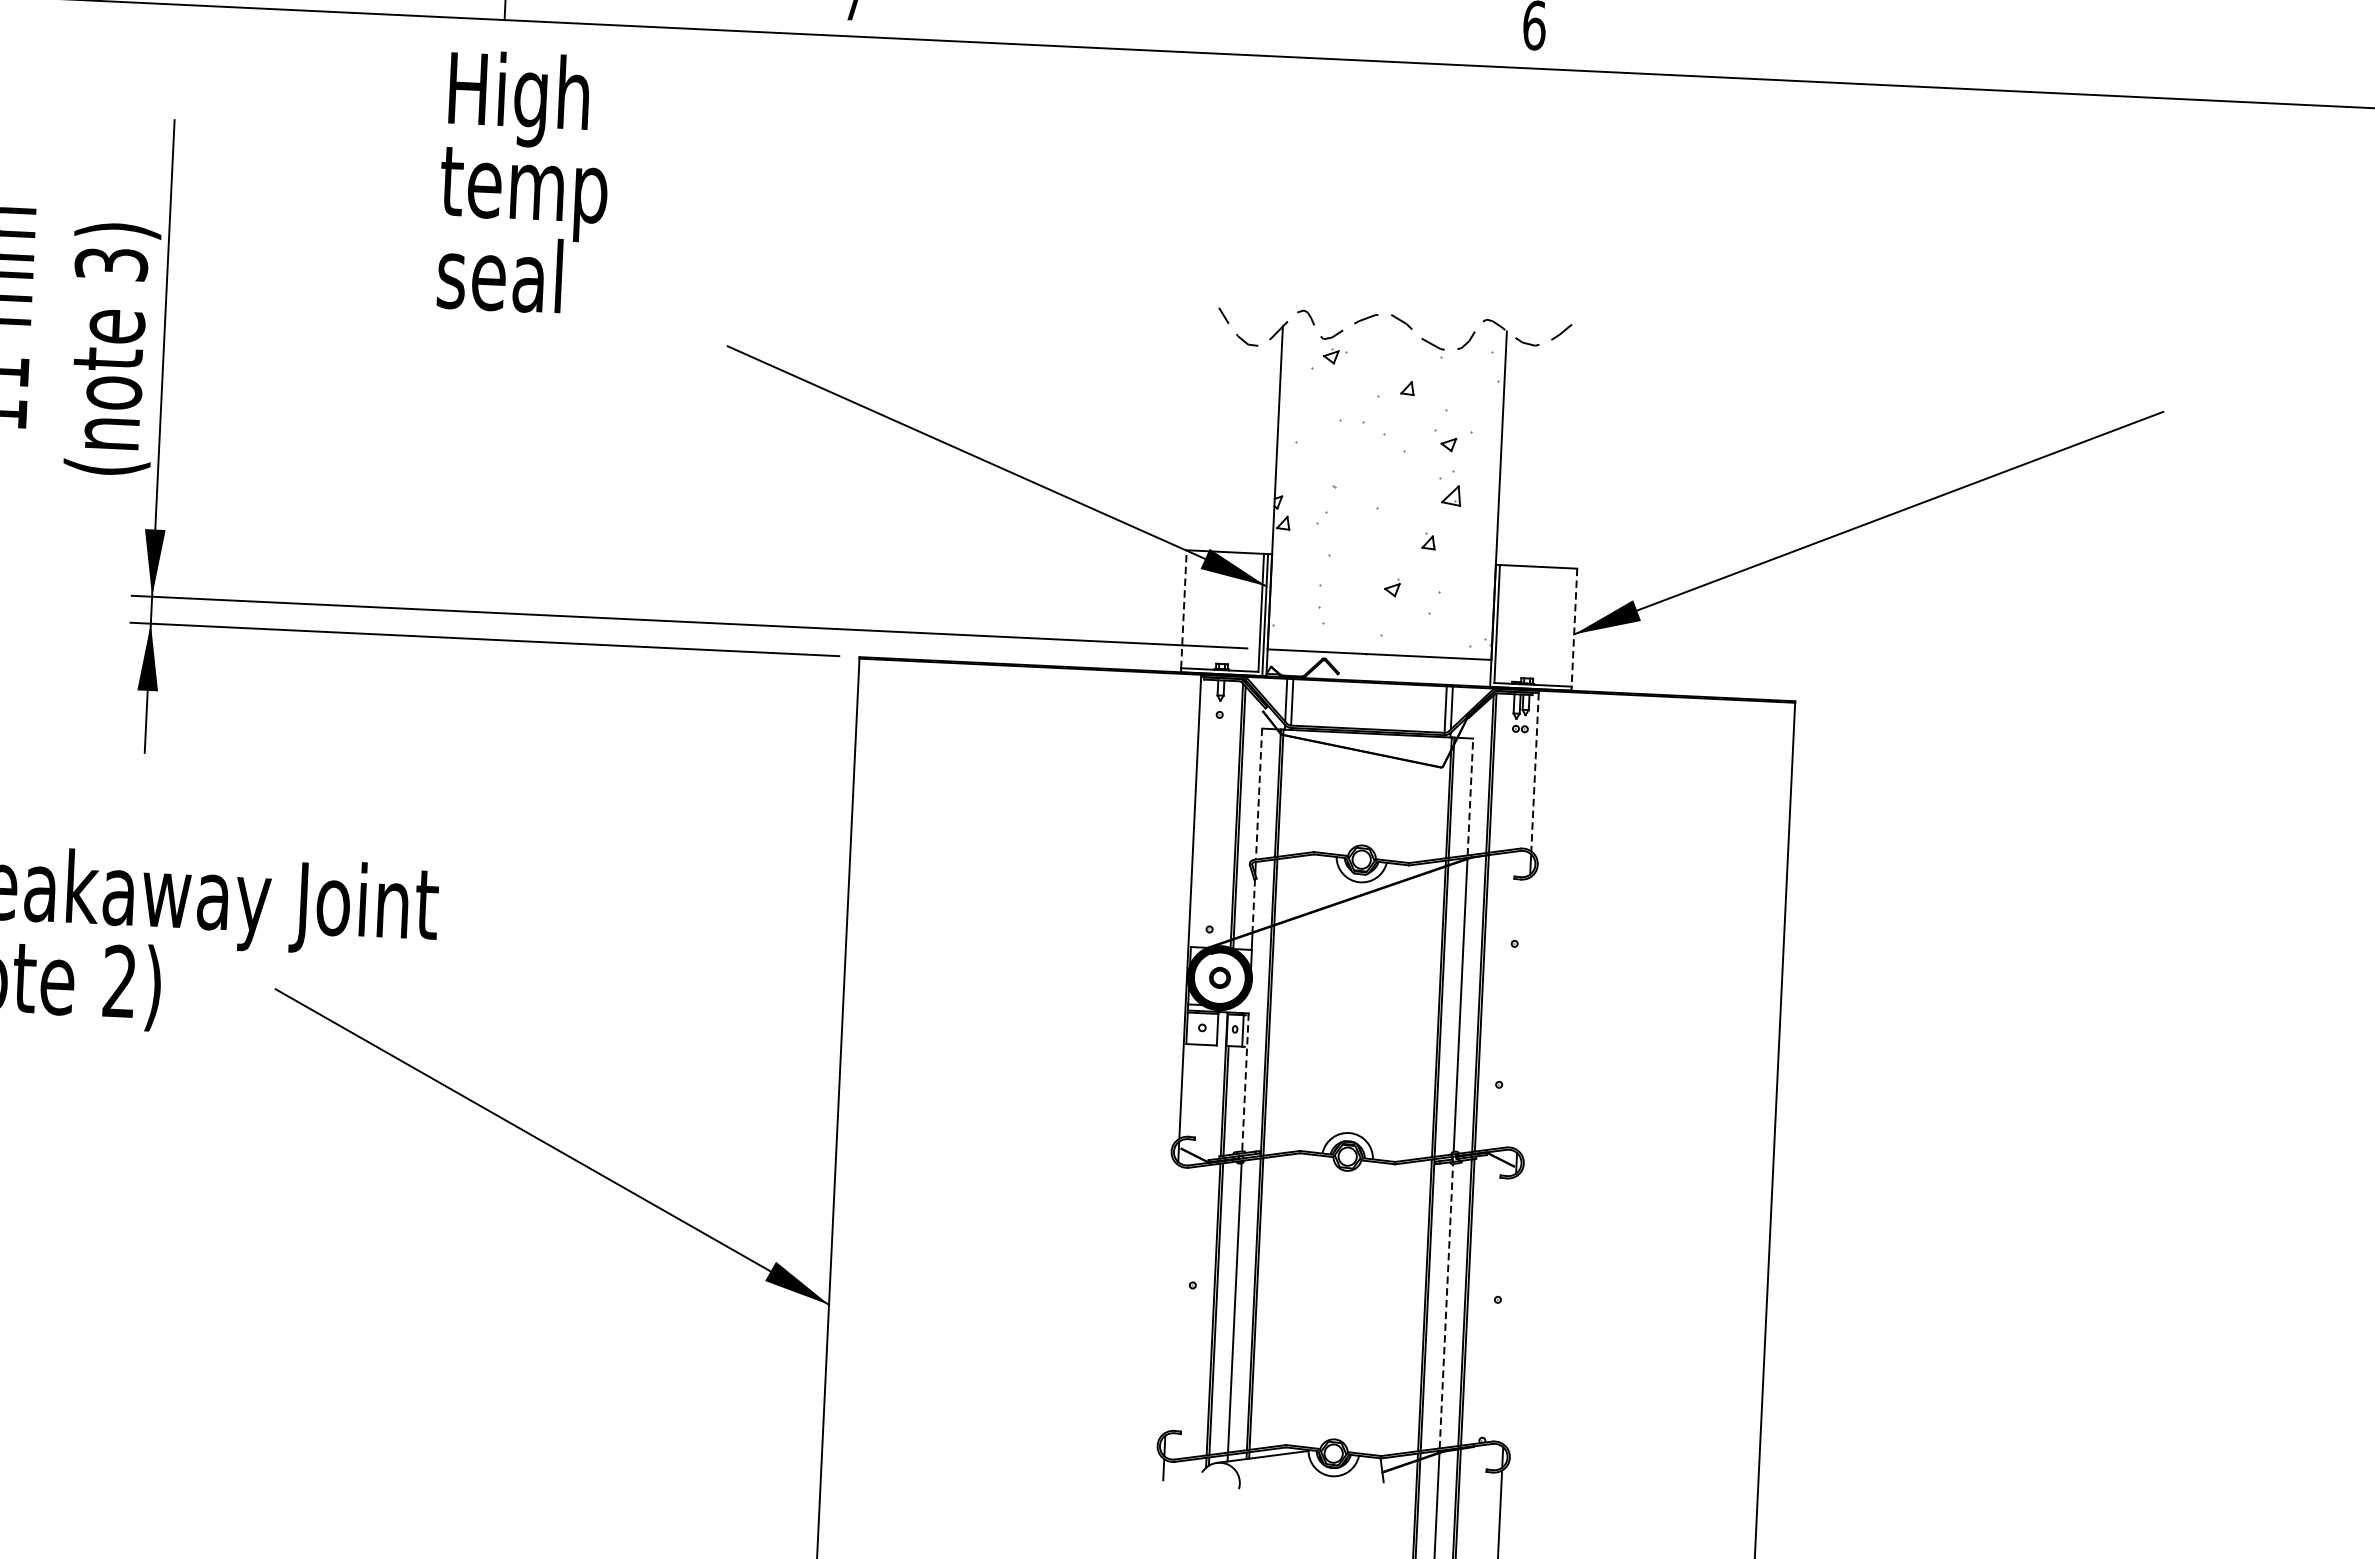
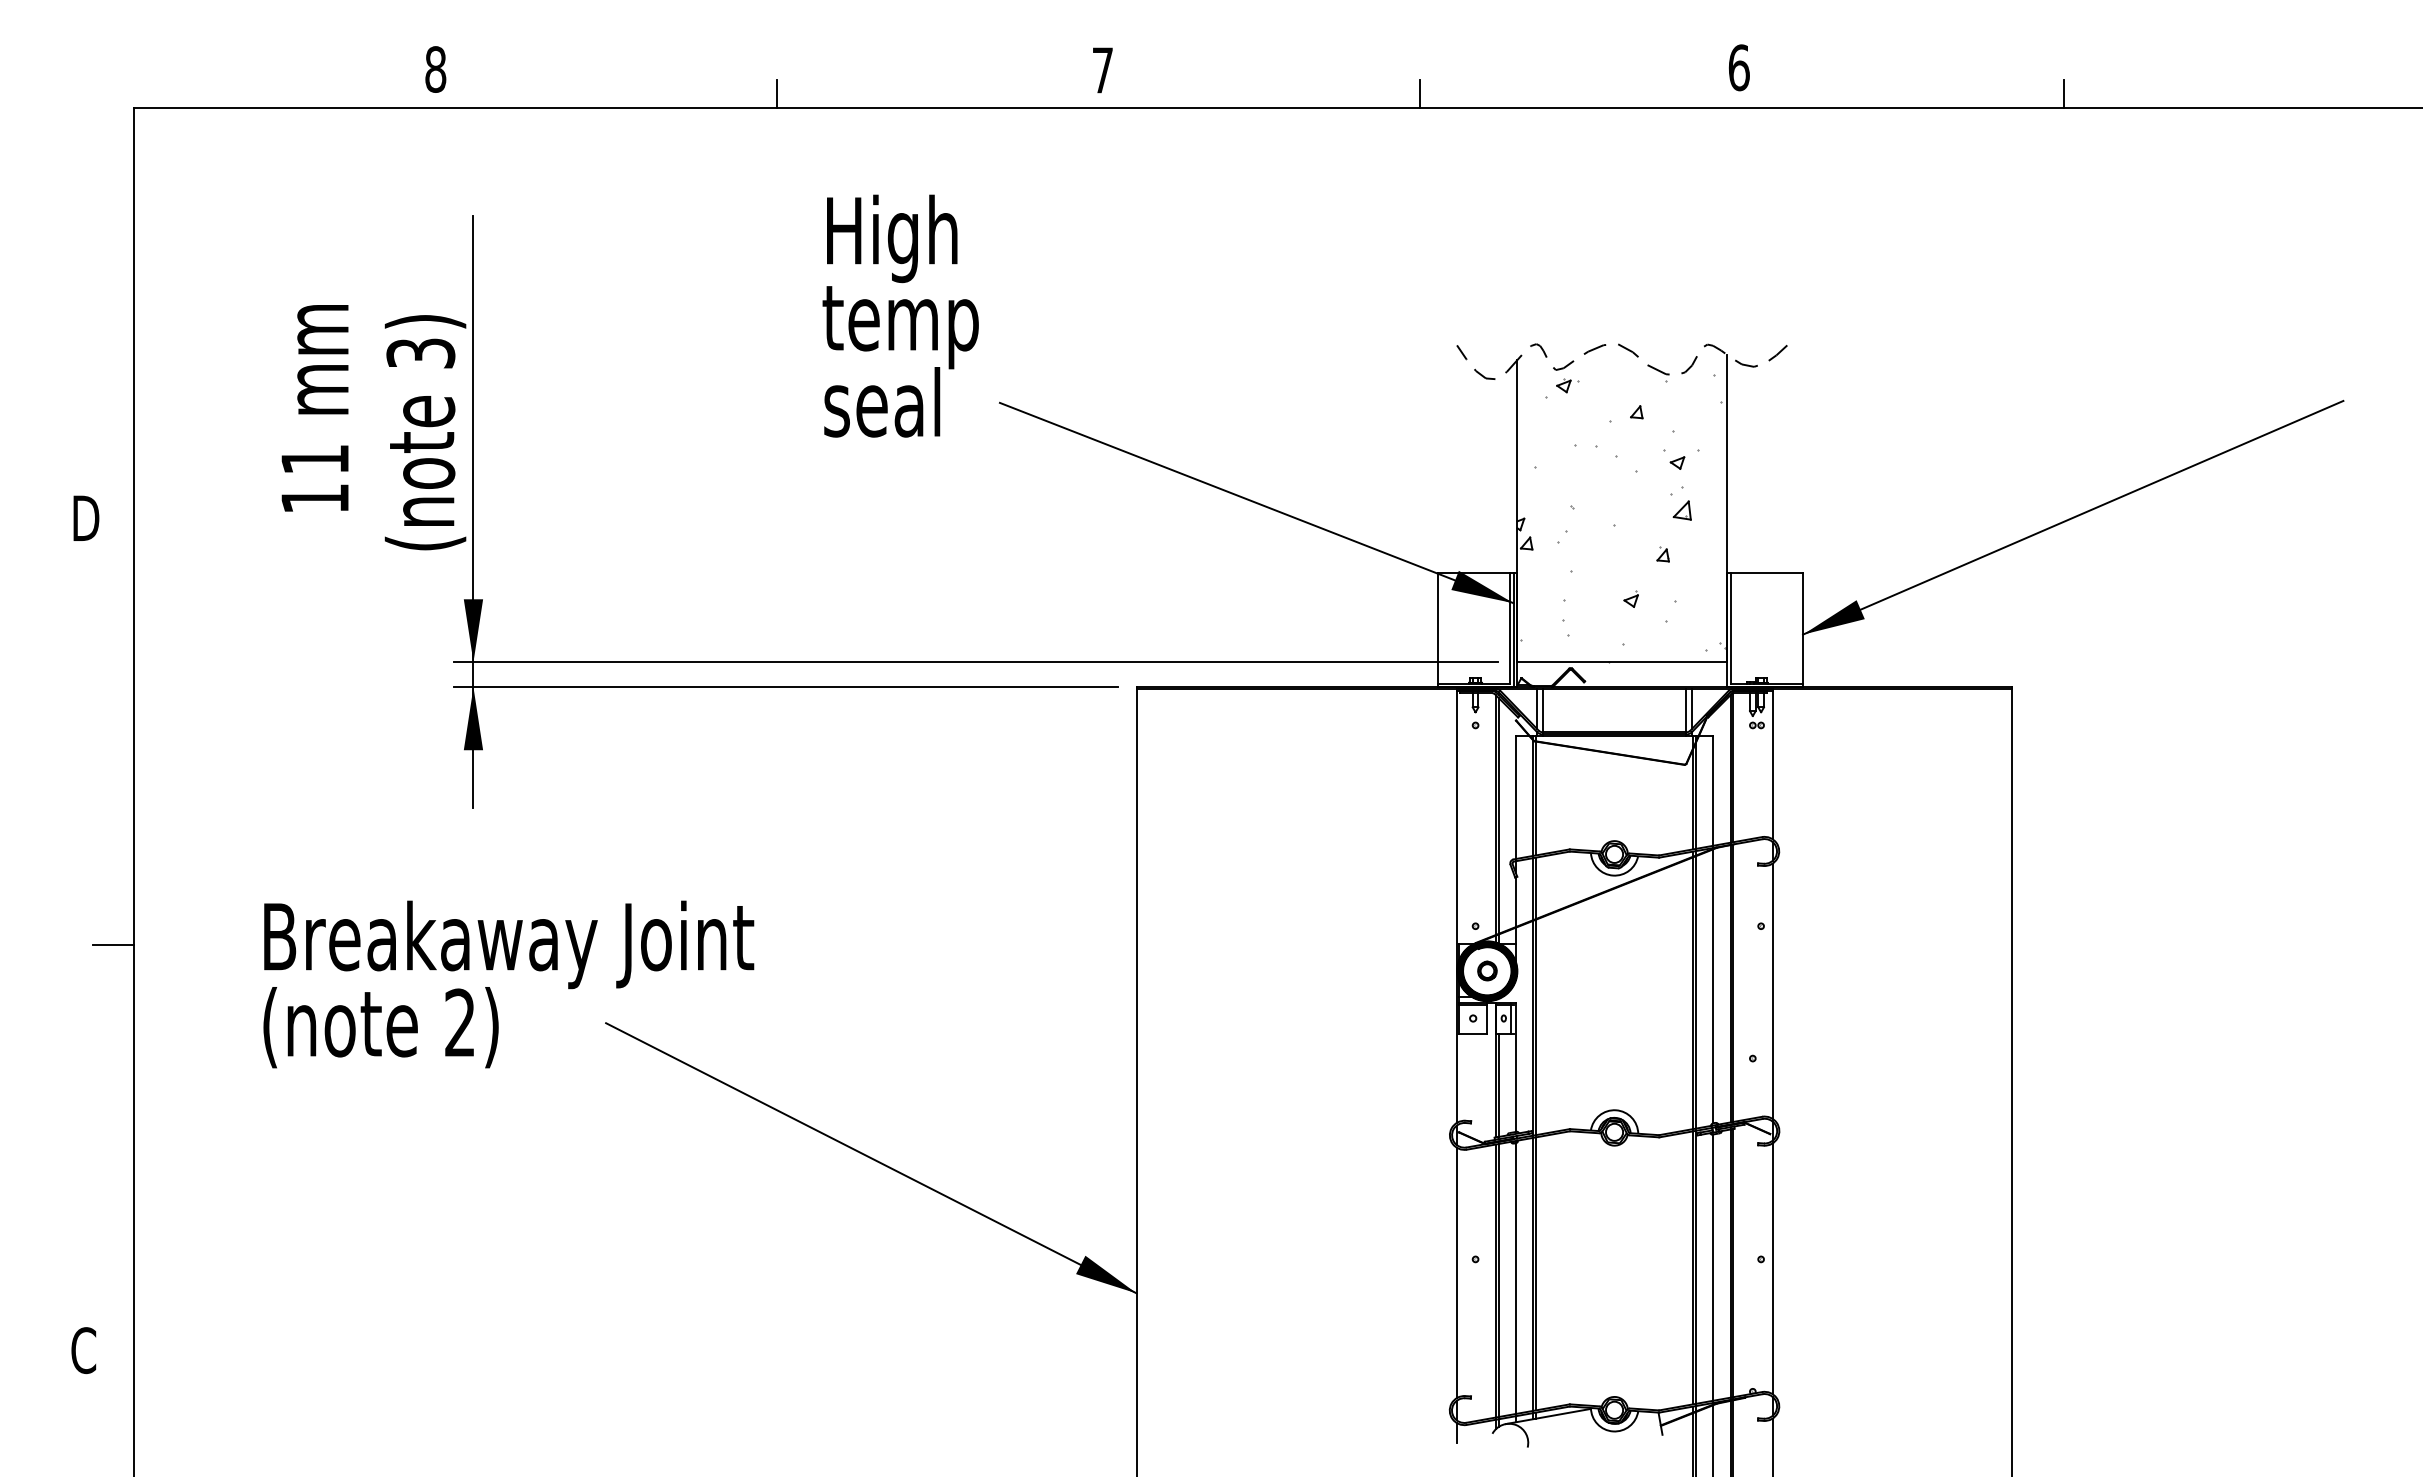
line: (1192, 37) -> (1420, 94), added
line: (1879, 70) -> (2063, 94), added
text: (524, 182) -> (900, 315), moved
line: (1183, 608) -> (1437, 627), dashed -> solid
line: (1574, 627) -> (1803, 628), dashed -> solid
line: (1534, 772) -> (1772, 765), dashed -> solid
line: (1258, 794) -> (1515, 798), dashed -> solid
line: (1470, 797) -> (1713, 791), dashed -> solid
line: (1253, 906) -> (1515, 902), dashed -> solid
line: (1523, 1013) -> (1772, 990), added
line: (1245, 1082) -> (1515, 1067), dashed -> solid
line: (1171, 1298) -> (1456, 1272), added
line: (1446, 1306) -> (1713, 1267), dashed -> solid
line: (1509, 1310) -> (1772, 1268), added

